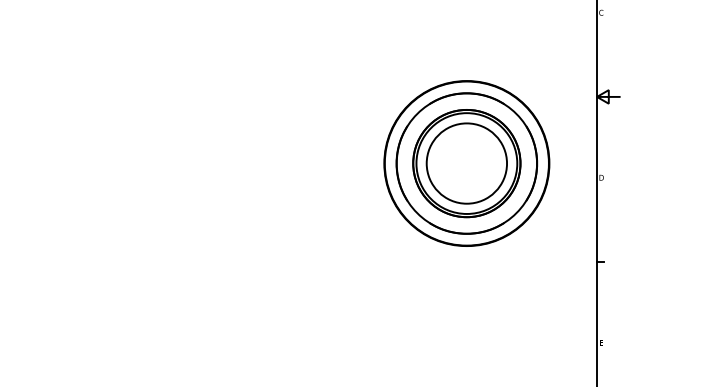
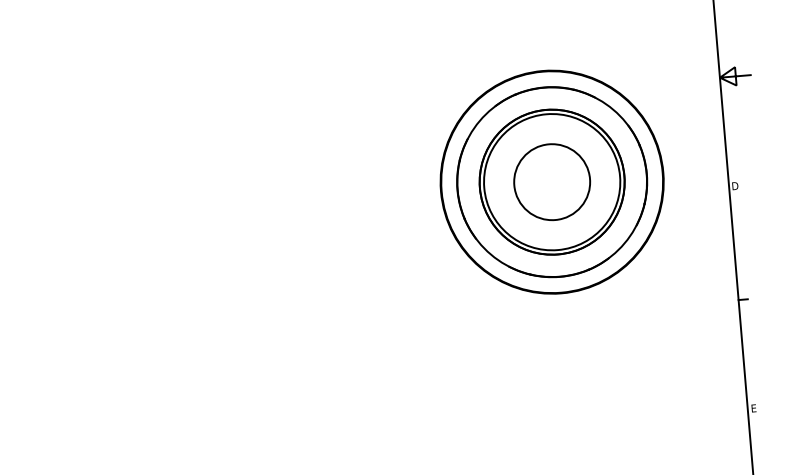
circle: (466, 163) -> (551, 182), size x0.7

